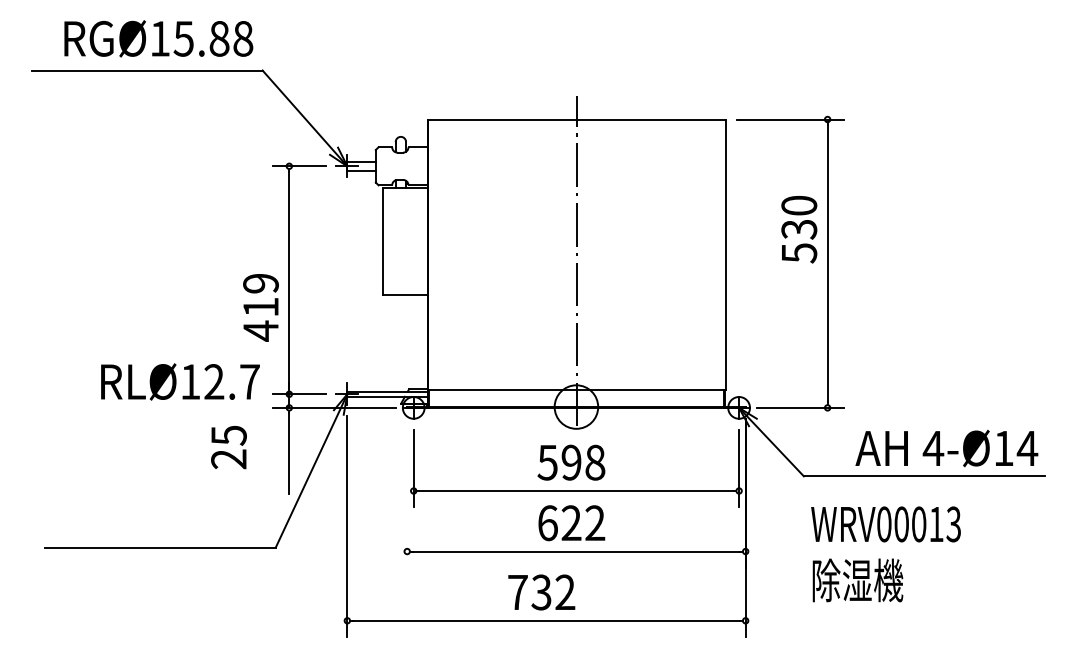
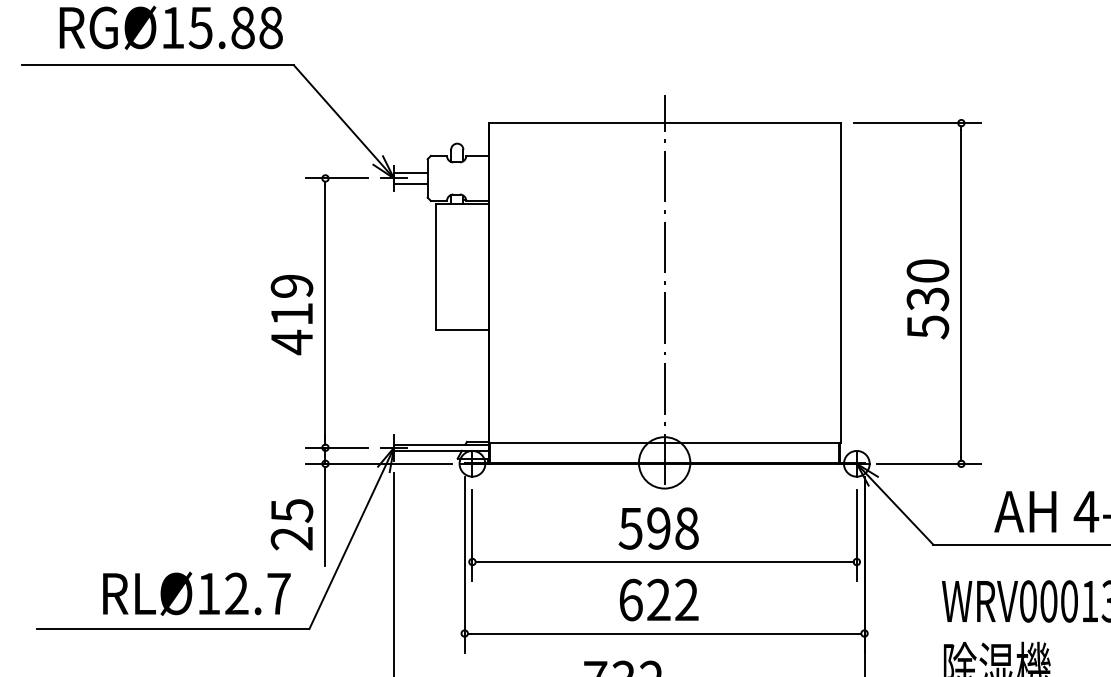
text: (799, 229) -> (928, 299), moved
text: (260, 307) -> (291, 314), moved
text: (180, 381) -> (196, 593), moved
text: (228, 447) -> (291, 524), moved
line: (407, 492) -> (465, 563), added

